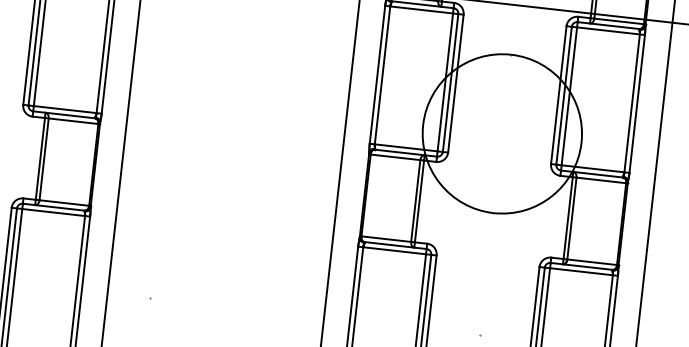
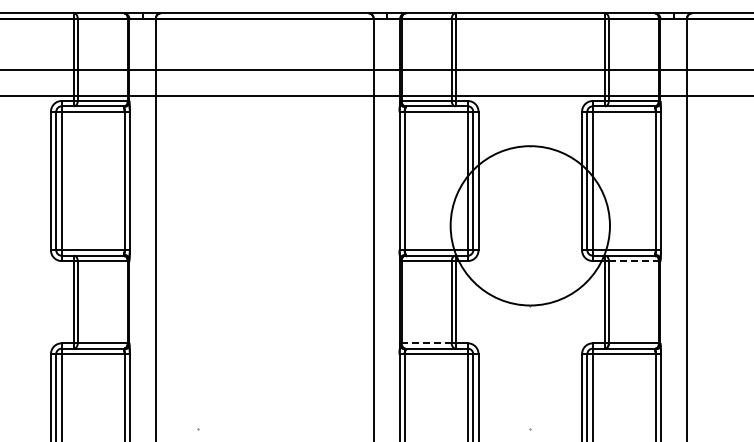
line: (600, 180) -> (633, 261), solid -> dashed
line: (386, 239) -> (426, 343), solid -> dashed

